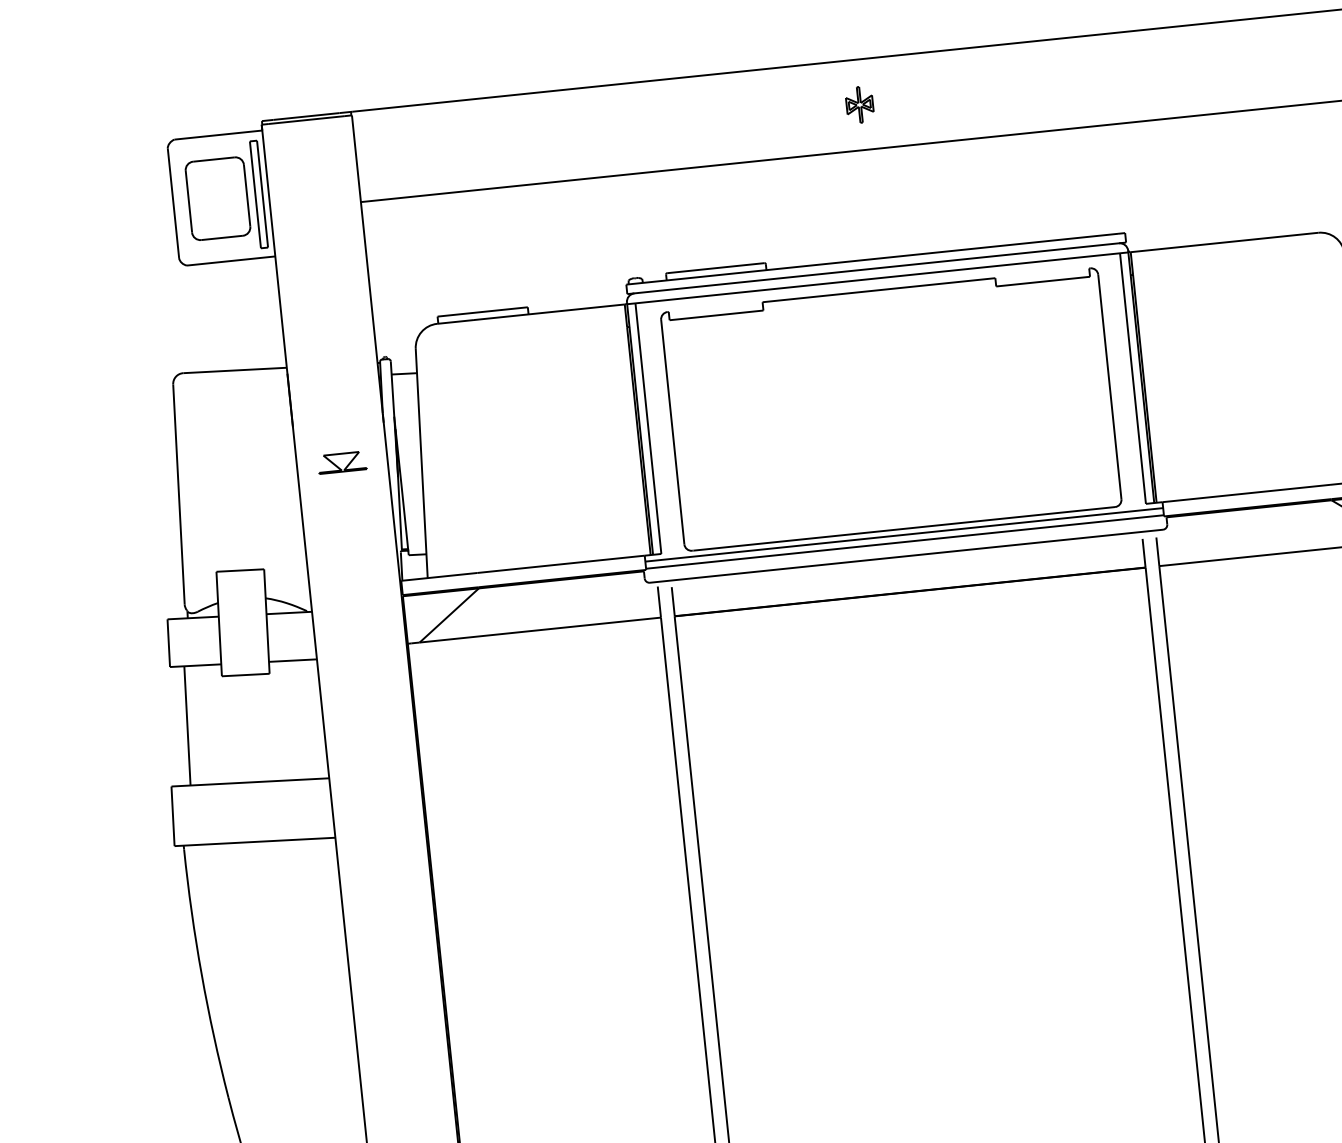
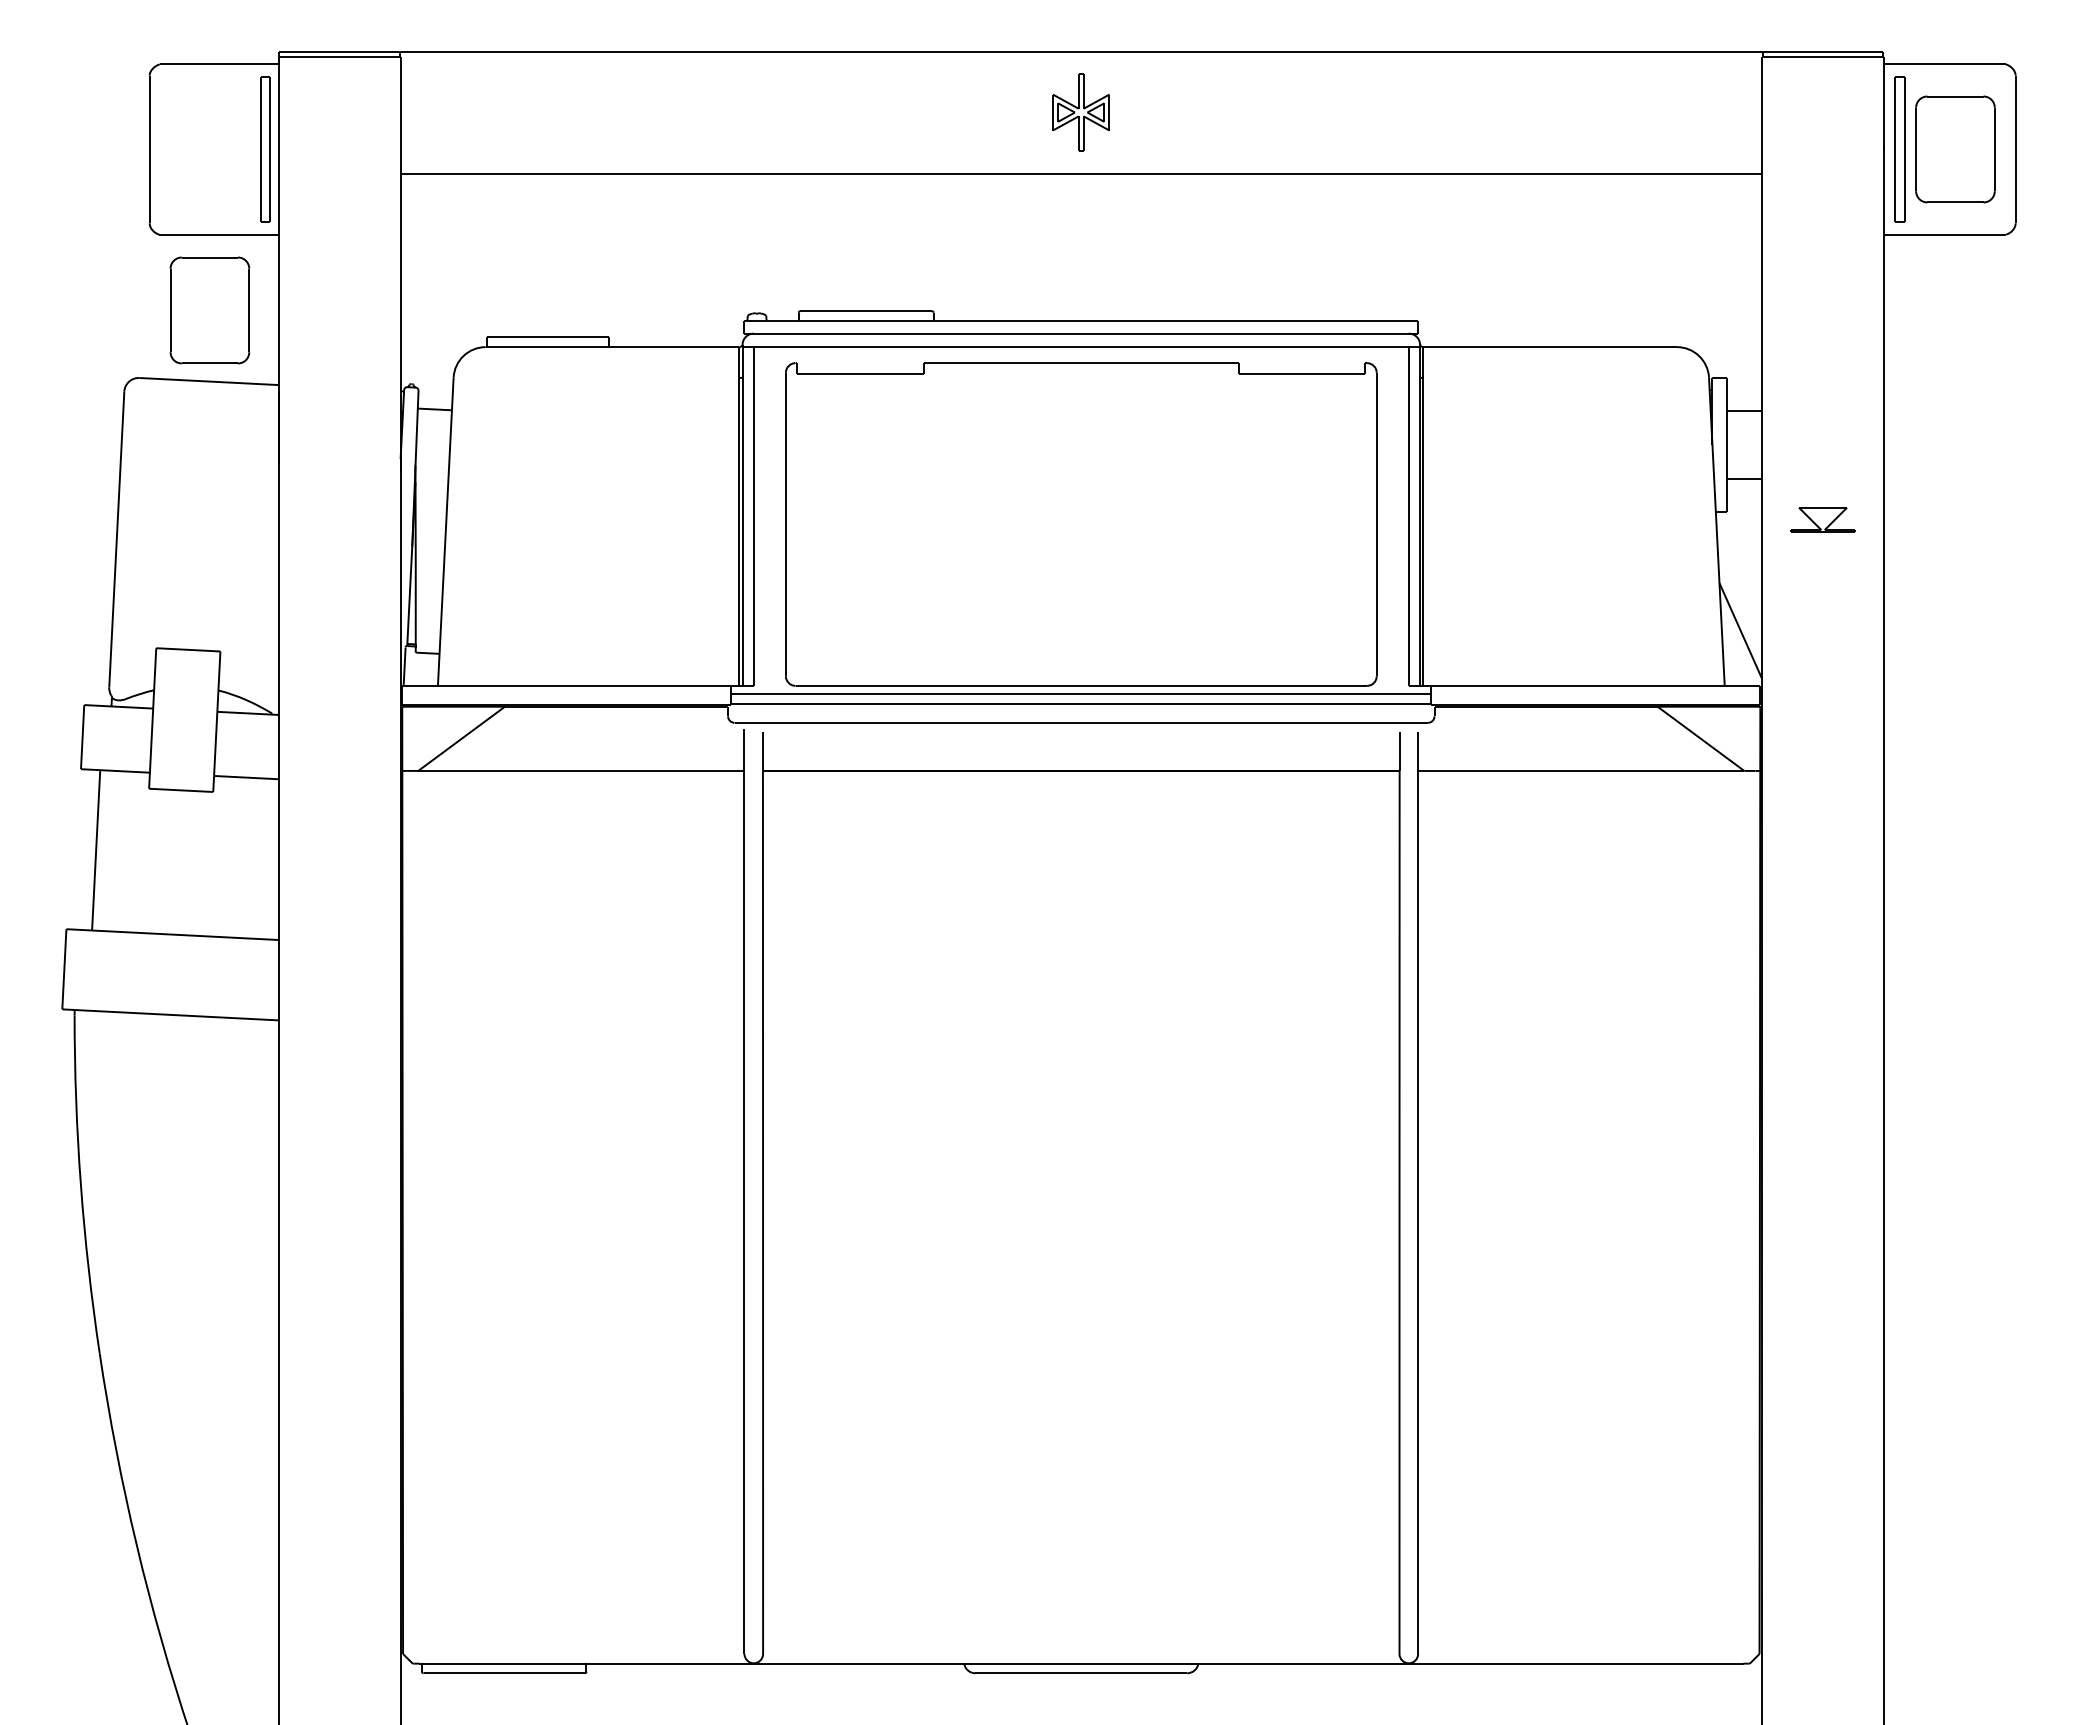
part: (859, 104) -> (1081, 112), size x1.6
part: (217, 198) -> (209, 310), moved
part: (342, 462) -> (339, 519), removed

